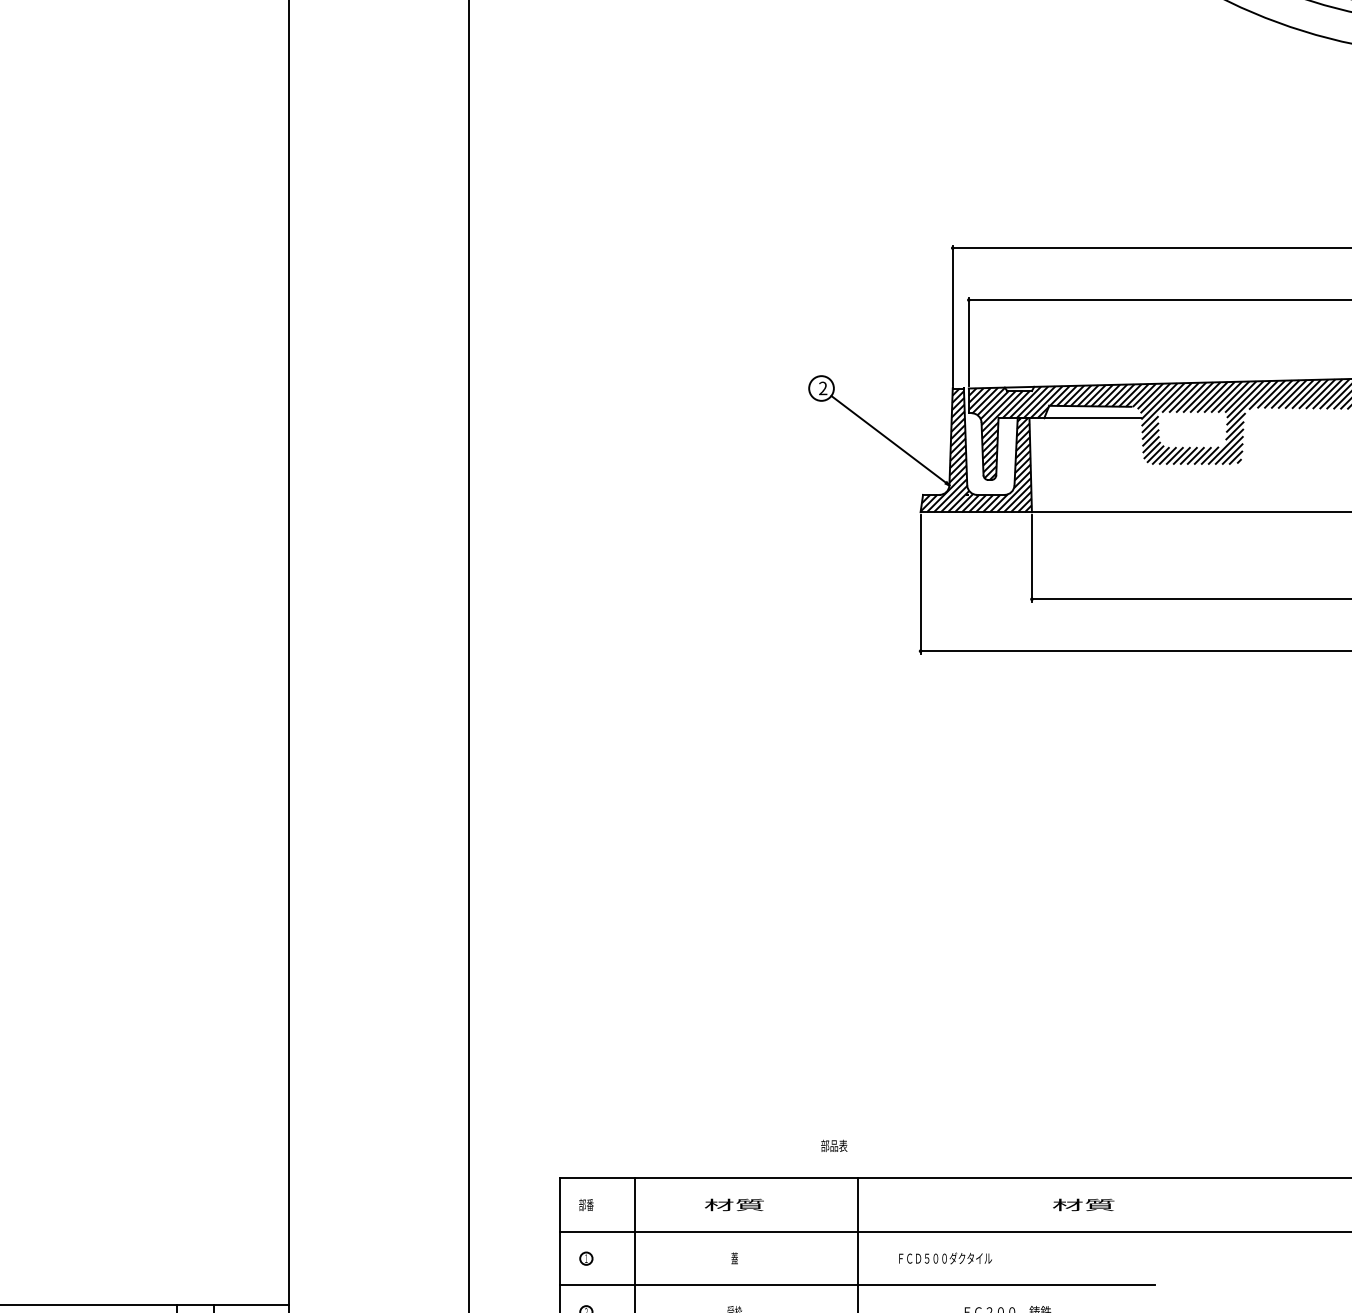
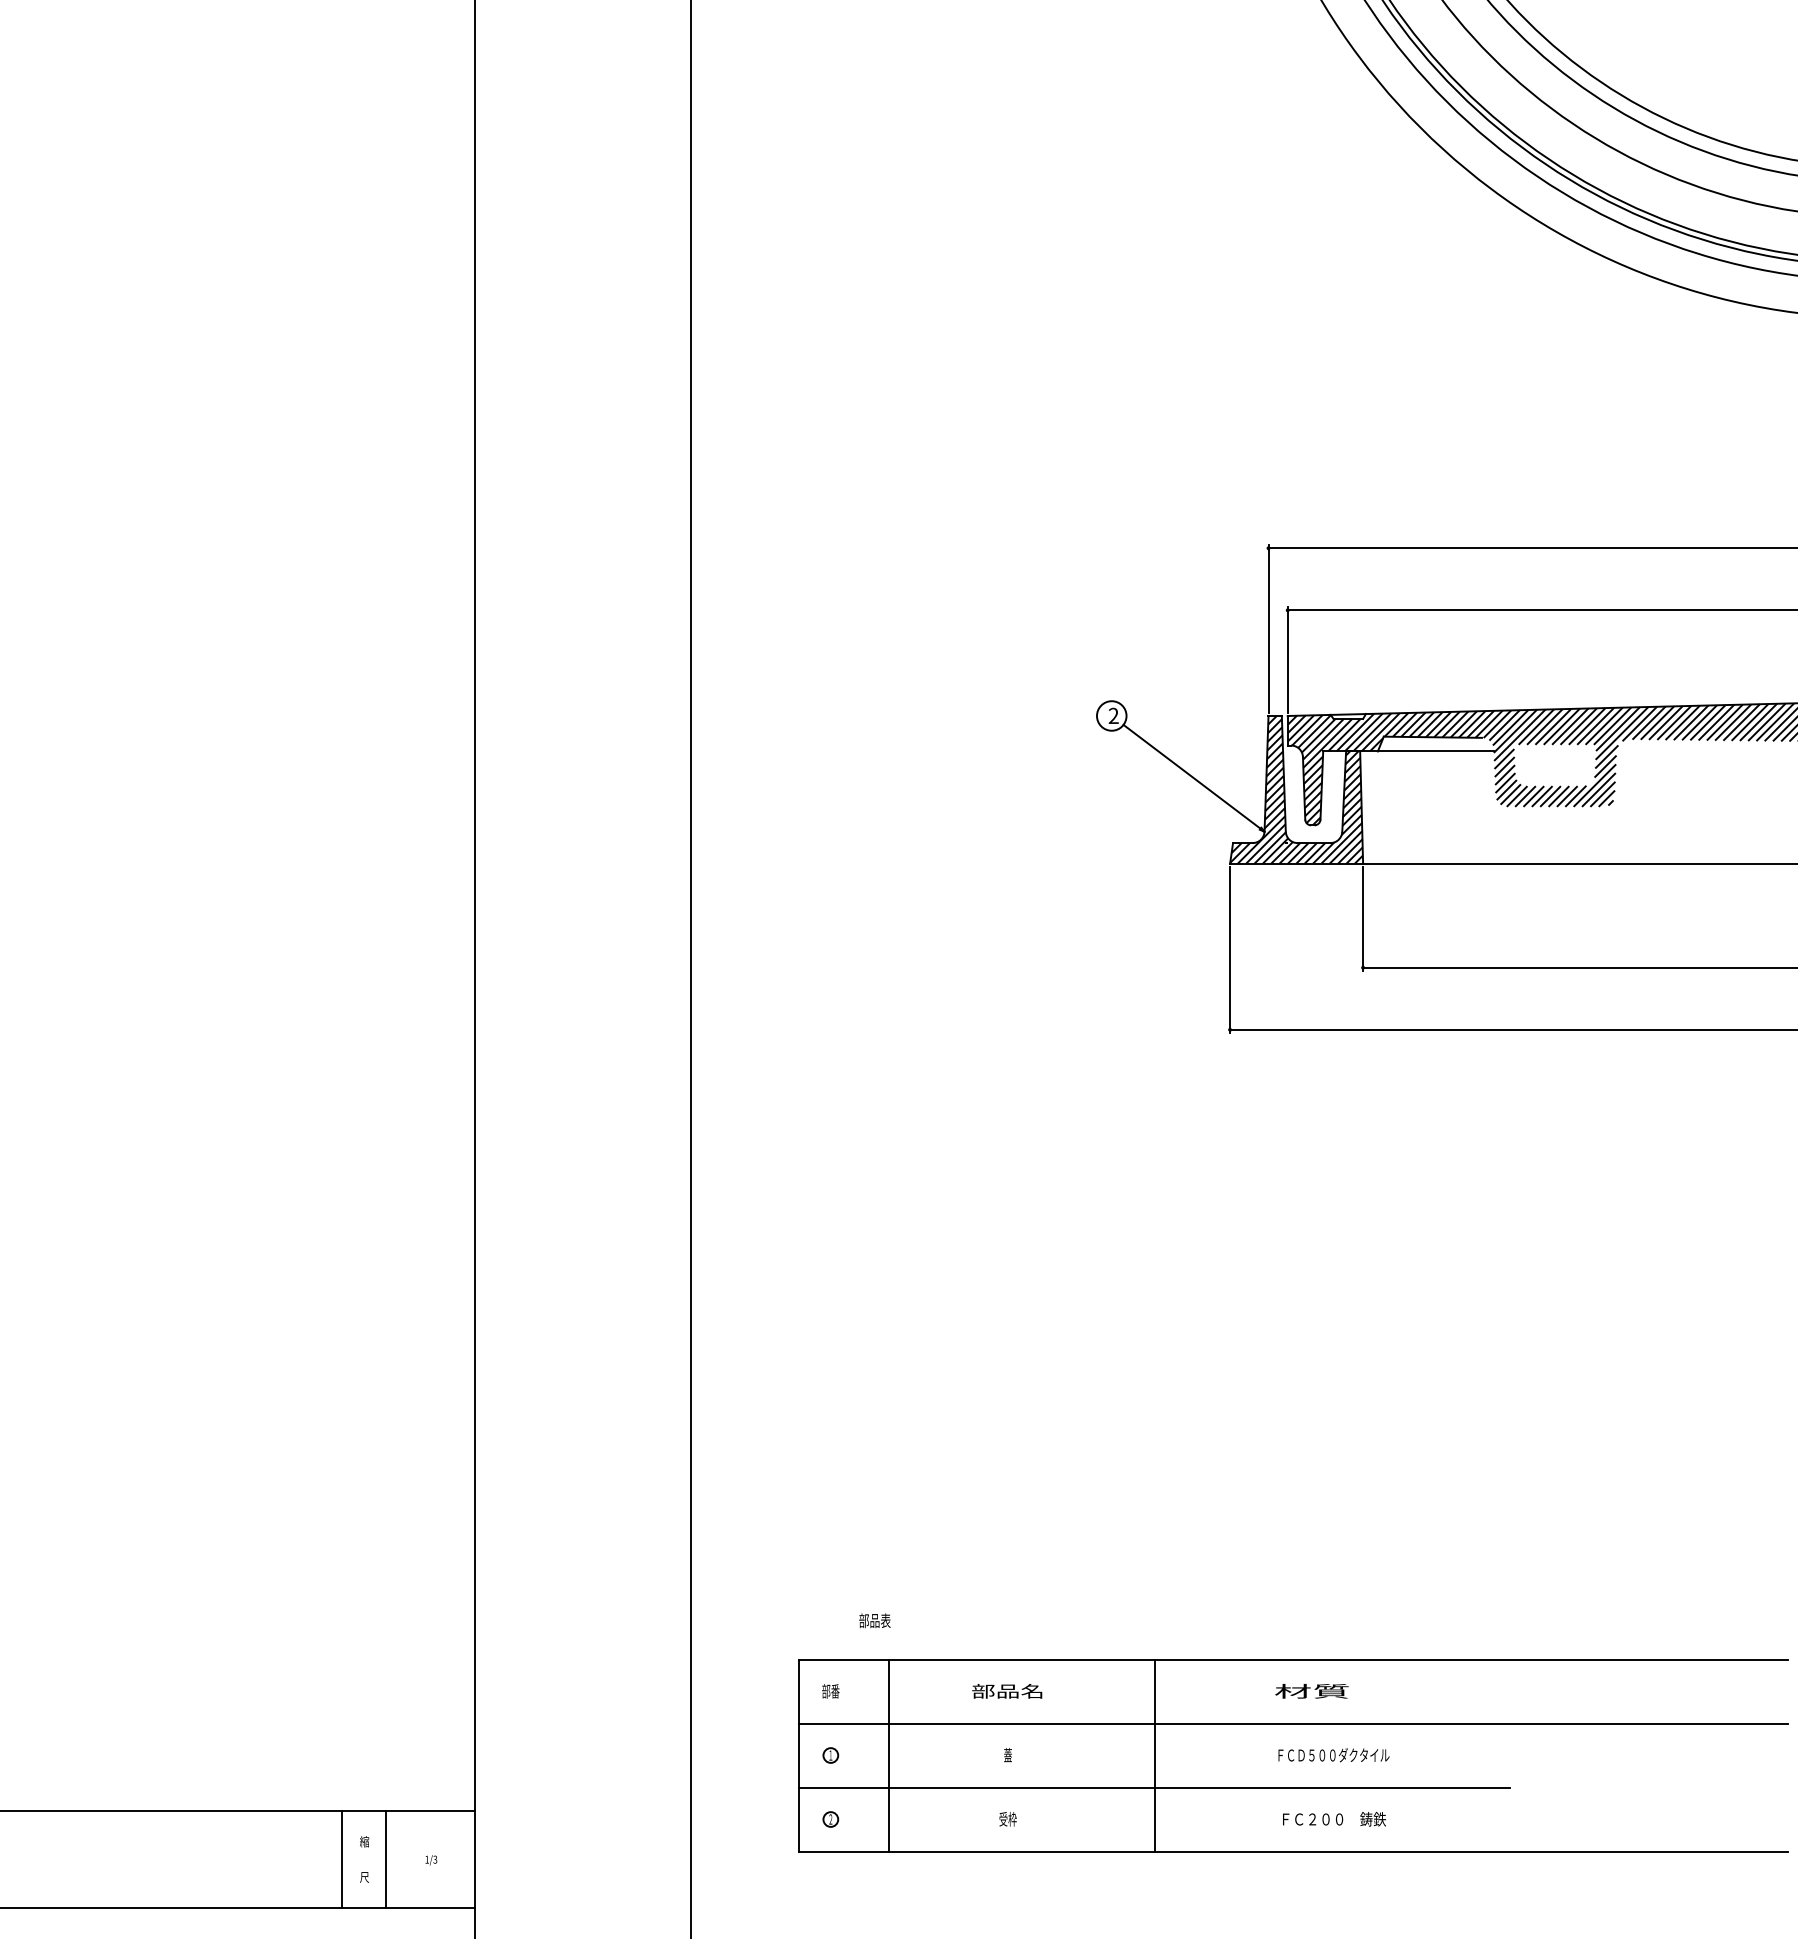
text: (833, 1145) -> (874, 1620), moved
text: (734, 1204) -> (1007, 1690), 材質 -> 部品名
text: (1083, 1205) -> (1311, 1691), moved
text: (945, 1258) -> (1333, 1755), moved

